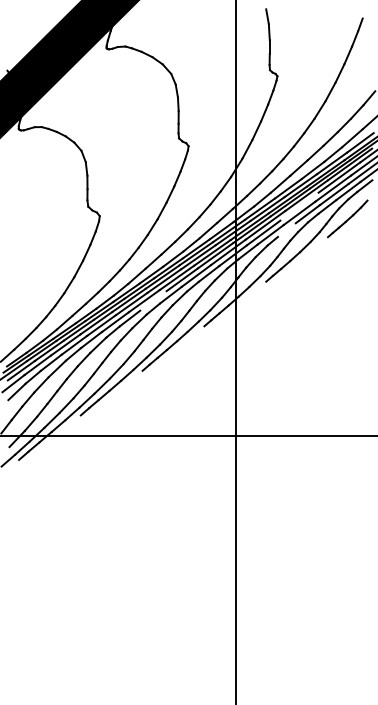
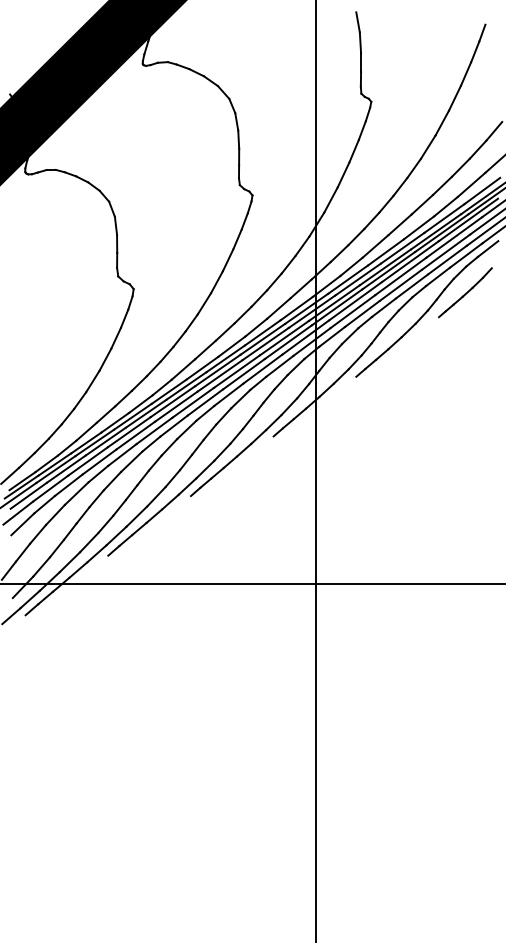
line: (299, 206) -> (400, 276), added
line: (286, 229) -> (383, 307), added
line: (153, 300) -> (205, 402), added

